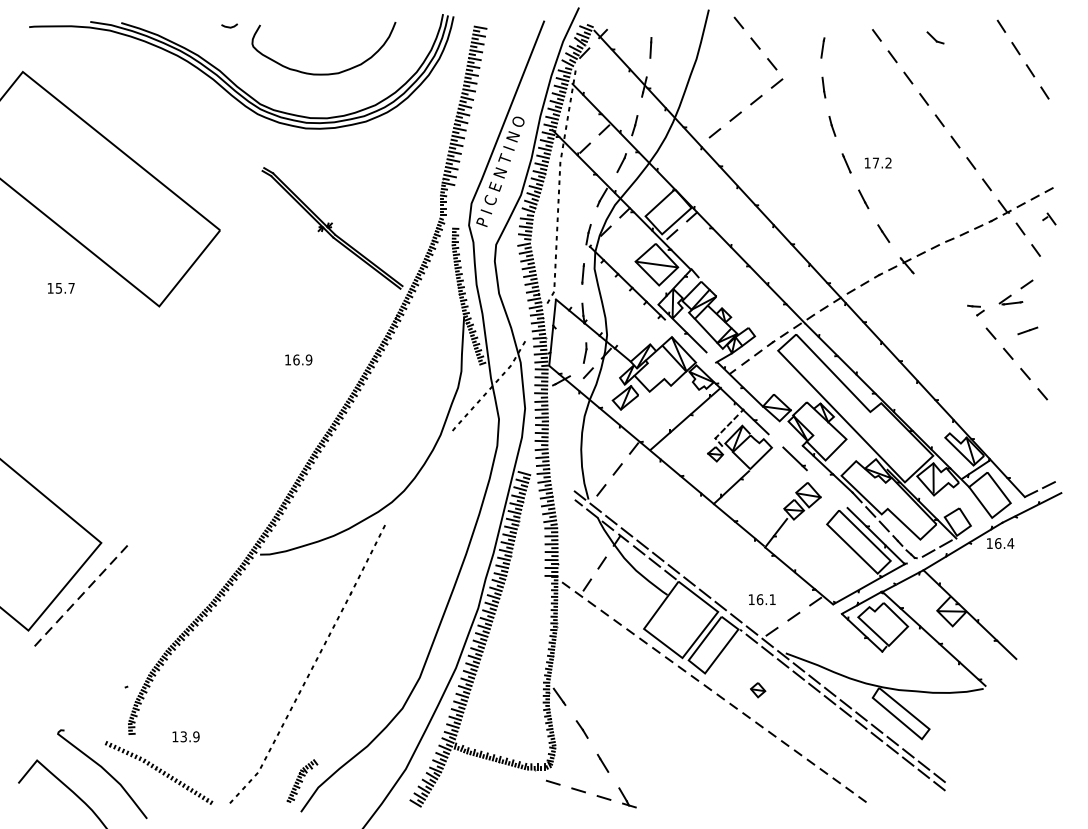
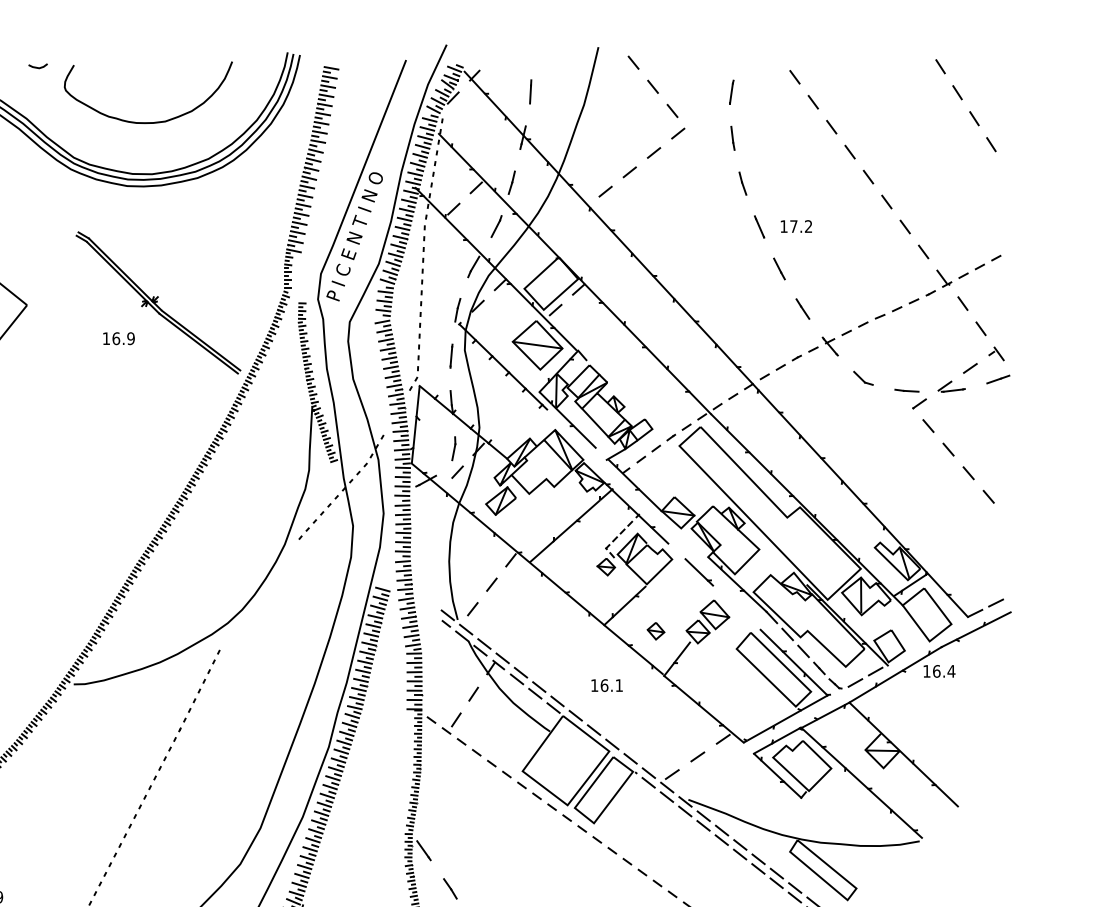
part: (935, 37) -> (863, 377), moved
part: (1049, 218) -> (996, 353), moved
part: (975, 310) -> (910, 398), size x1.67
line: (1027, 330) -> (997, 379), moved
text: (298, 359) -> (118, 338), moved
text: (762, 599) -> (607, 685), moved
part: (758, 690) -> (656, 631), moved

